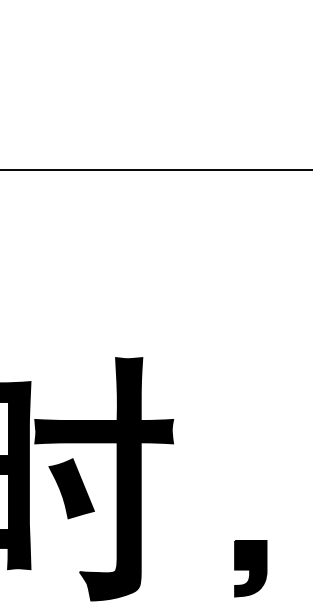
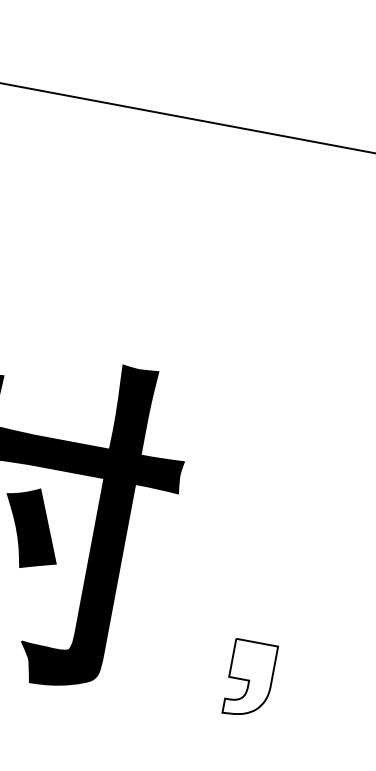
fill: (250, 568) -> (249, 679), removed

